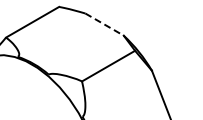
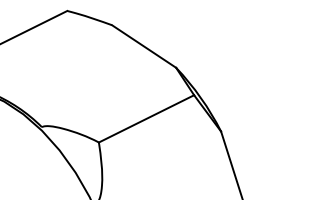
line: (104, 24) -> (143, 46), dashed -> solid

